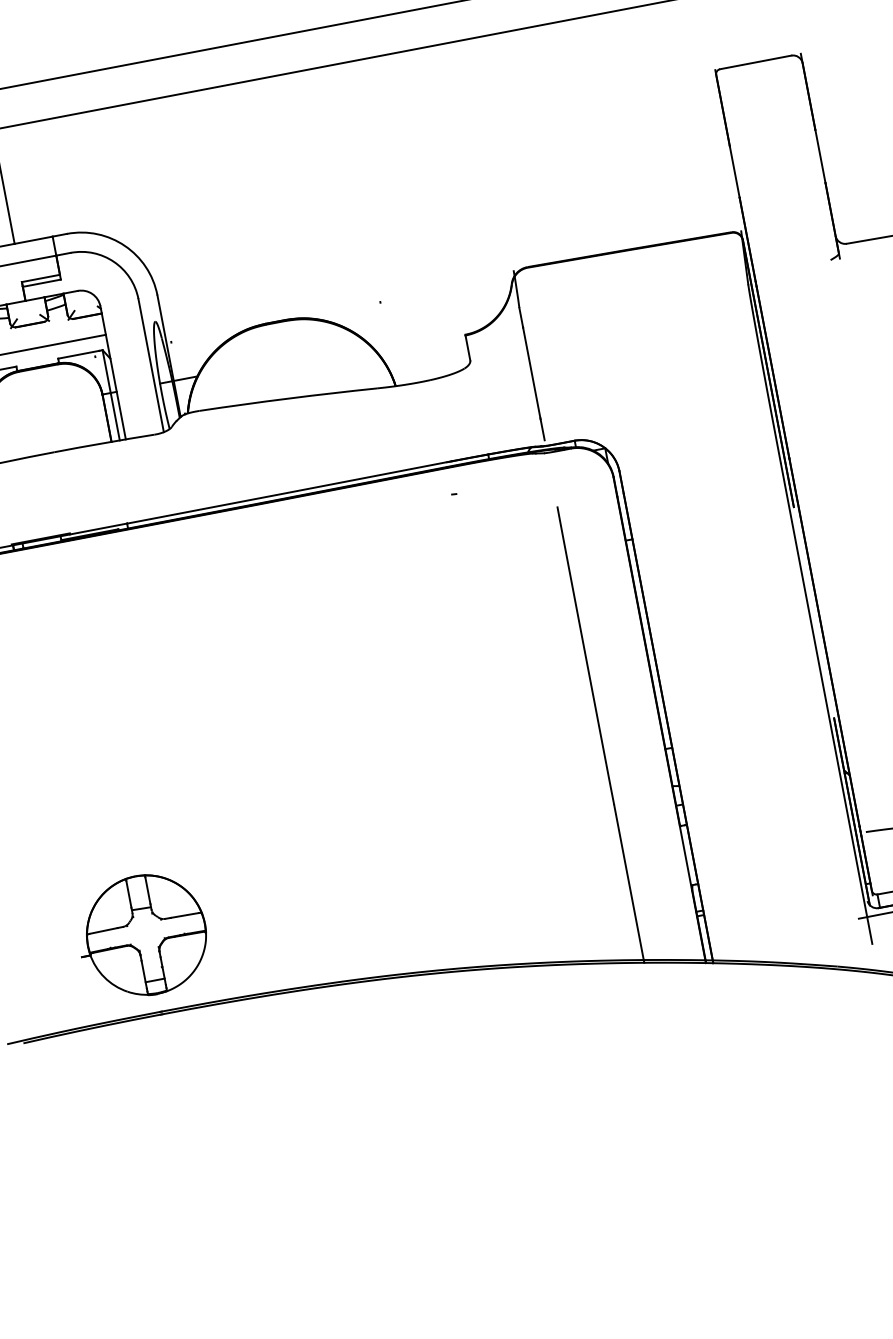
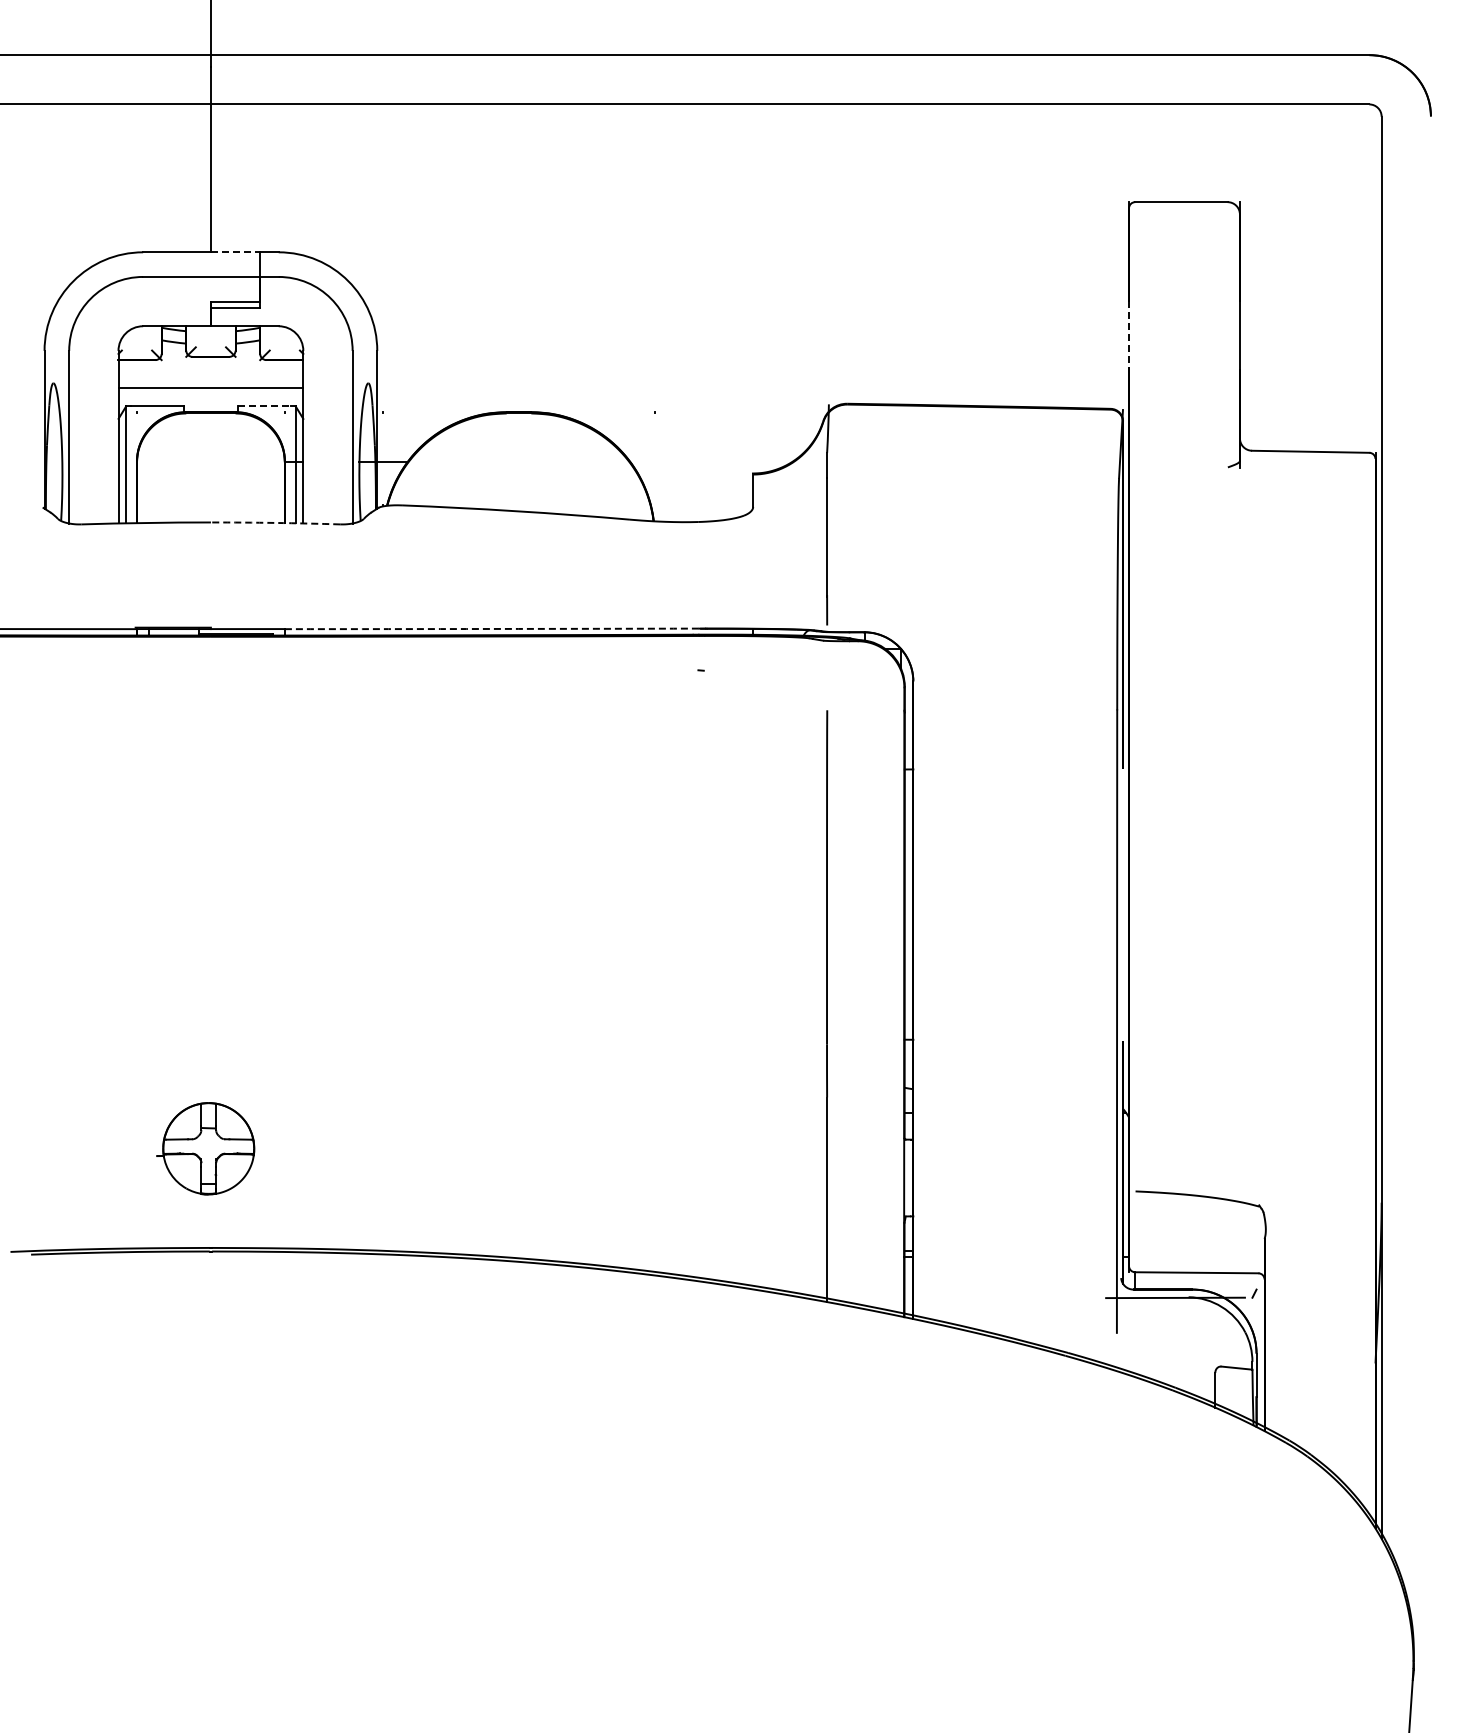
line: (735, 172) -> (1129, 334), solid -> dashed
line: (33, 240) -> (235, 252), solid -> dashed
line: (78, 354) -> (264, 406), solid -> dashed
arc: (104, 442) -> (275, 522), solid -> dashed
arc: (287, 492) -> (492, 628), solid -> dashed
part: (142, 935) -> (205, 1148), size x0.6

